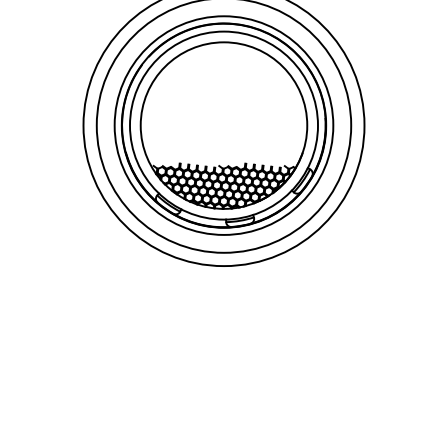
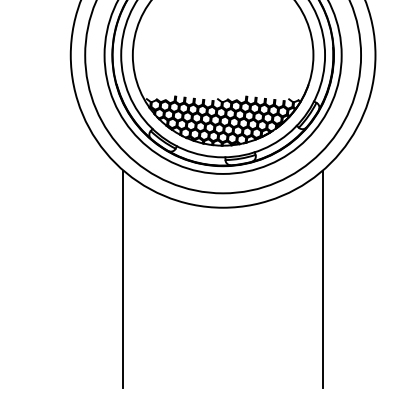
line: (132, 331) -> (123, 278), added
line: (315, 331) -> (322, 278), added

